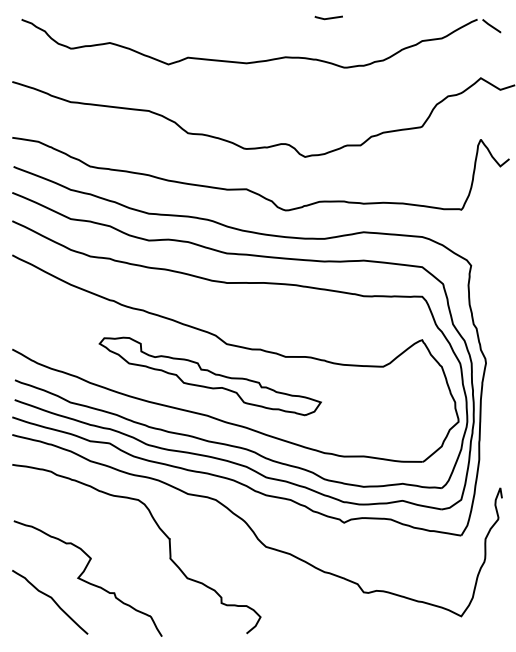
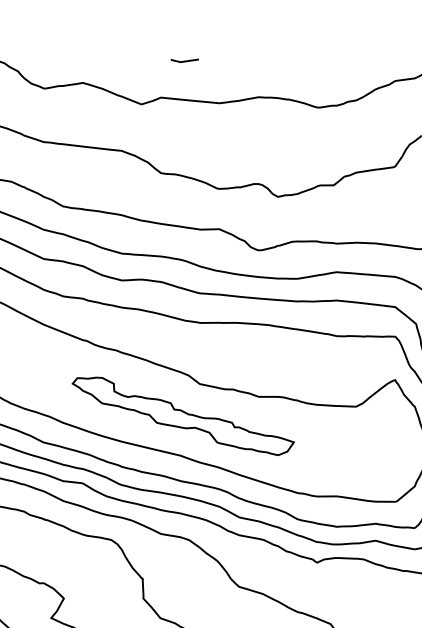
curve: (328, 17) -> (184, 60), moved

